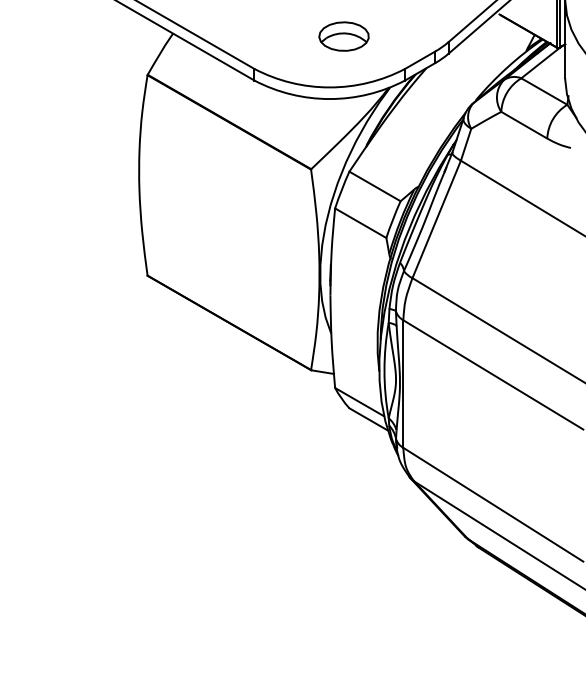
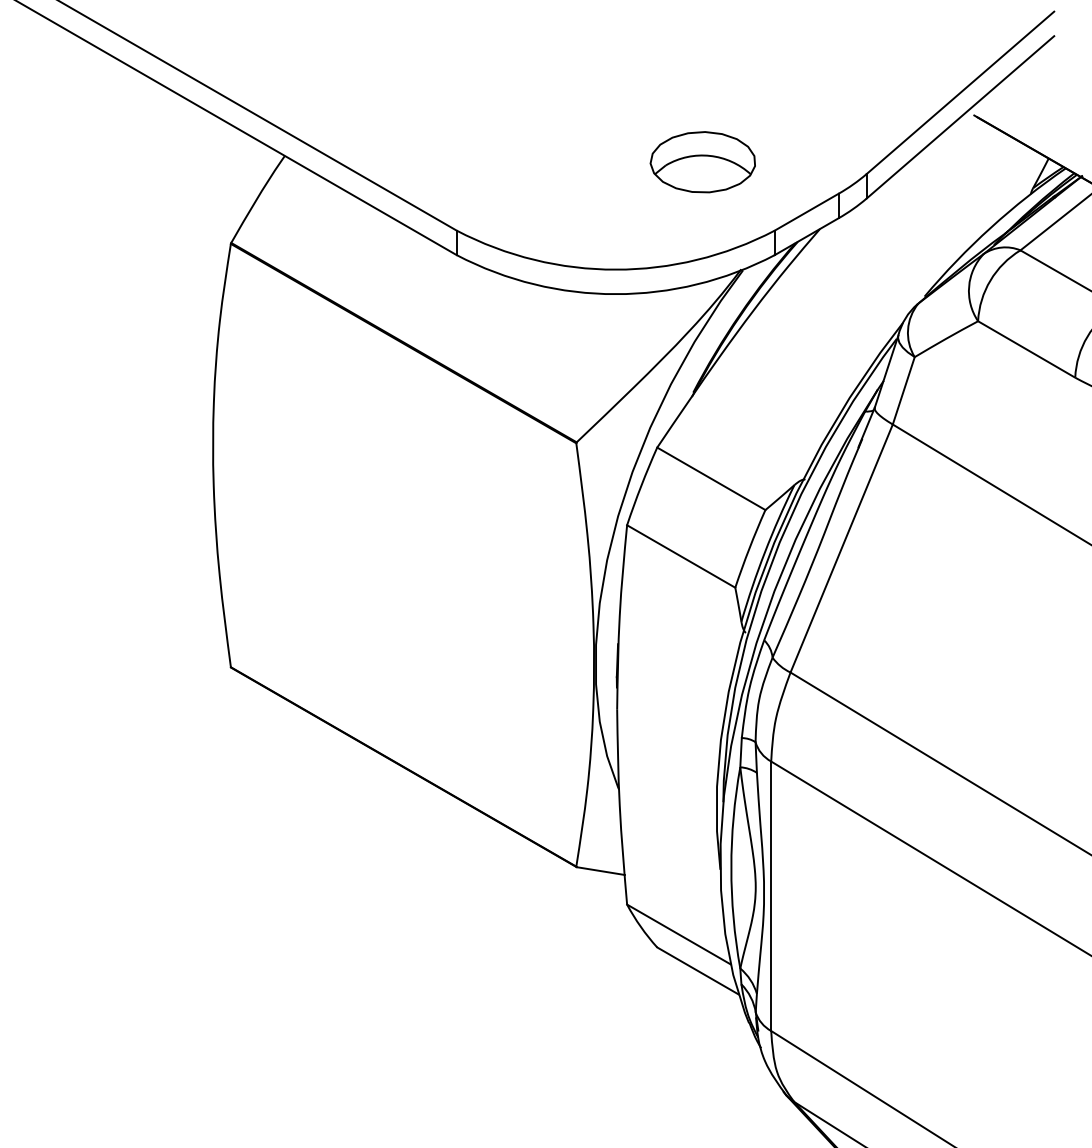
part: (343, 36) -> (701, 162), moved

